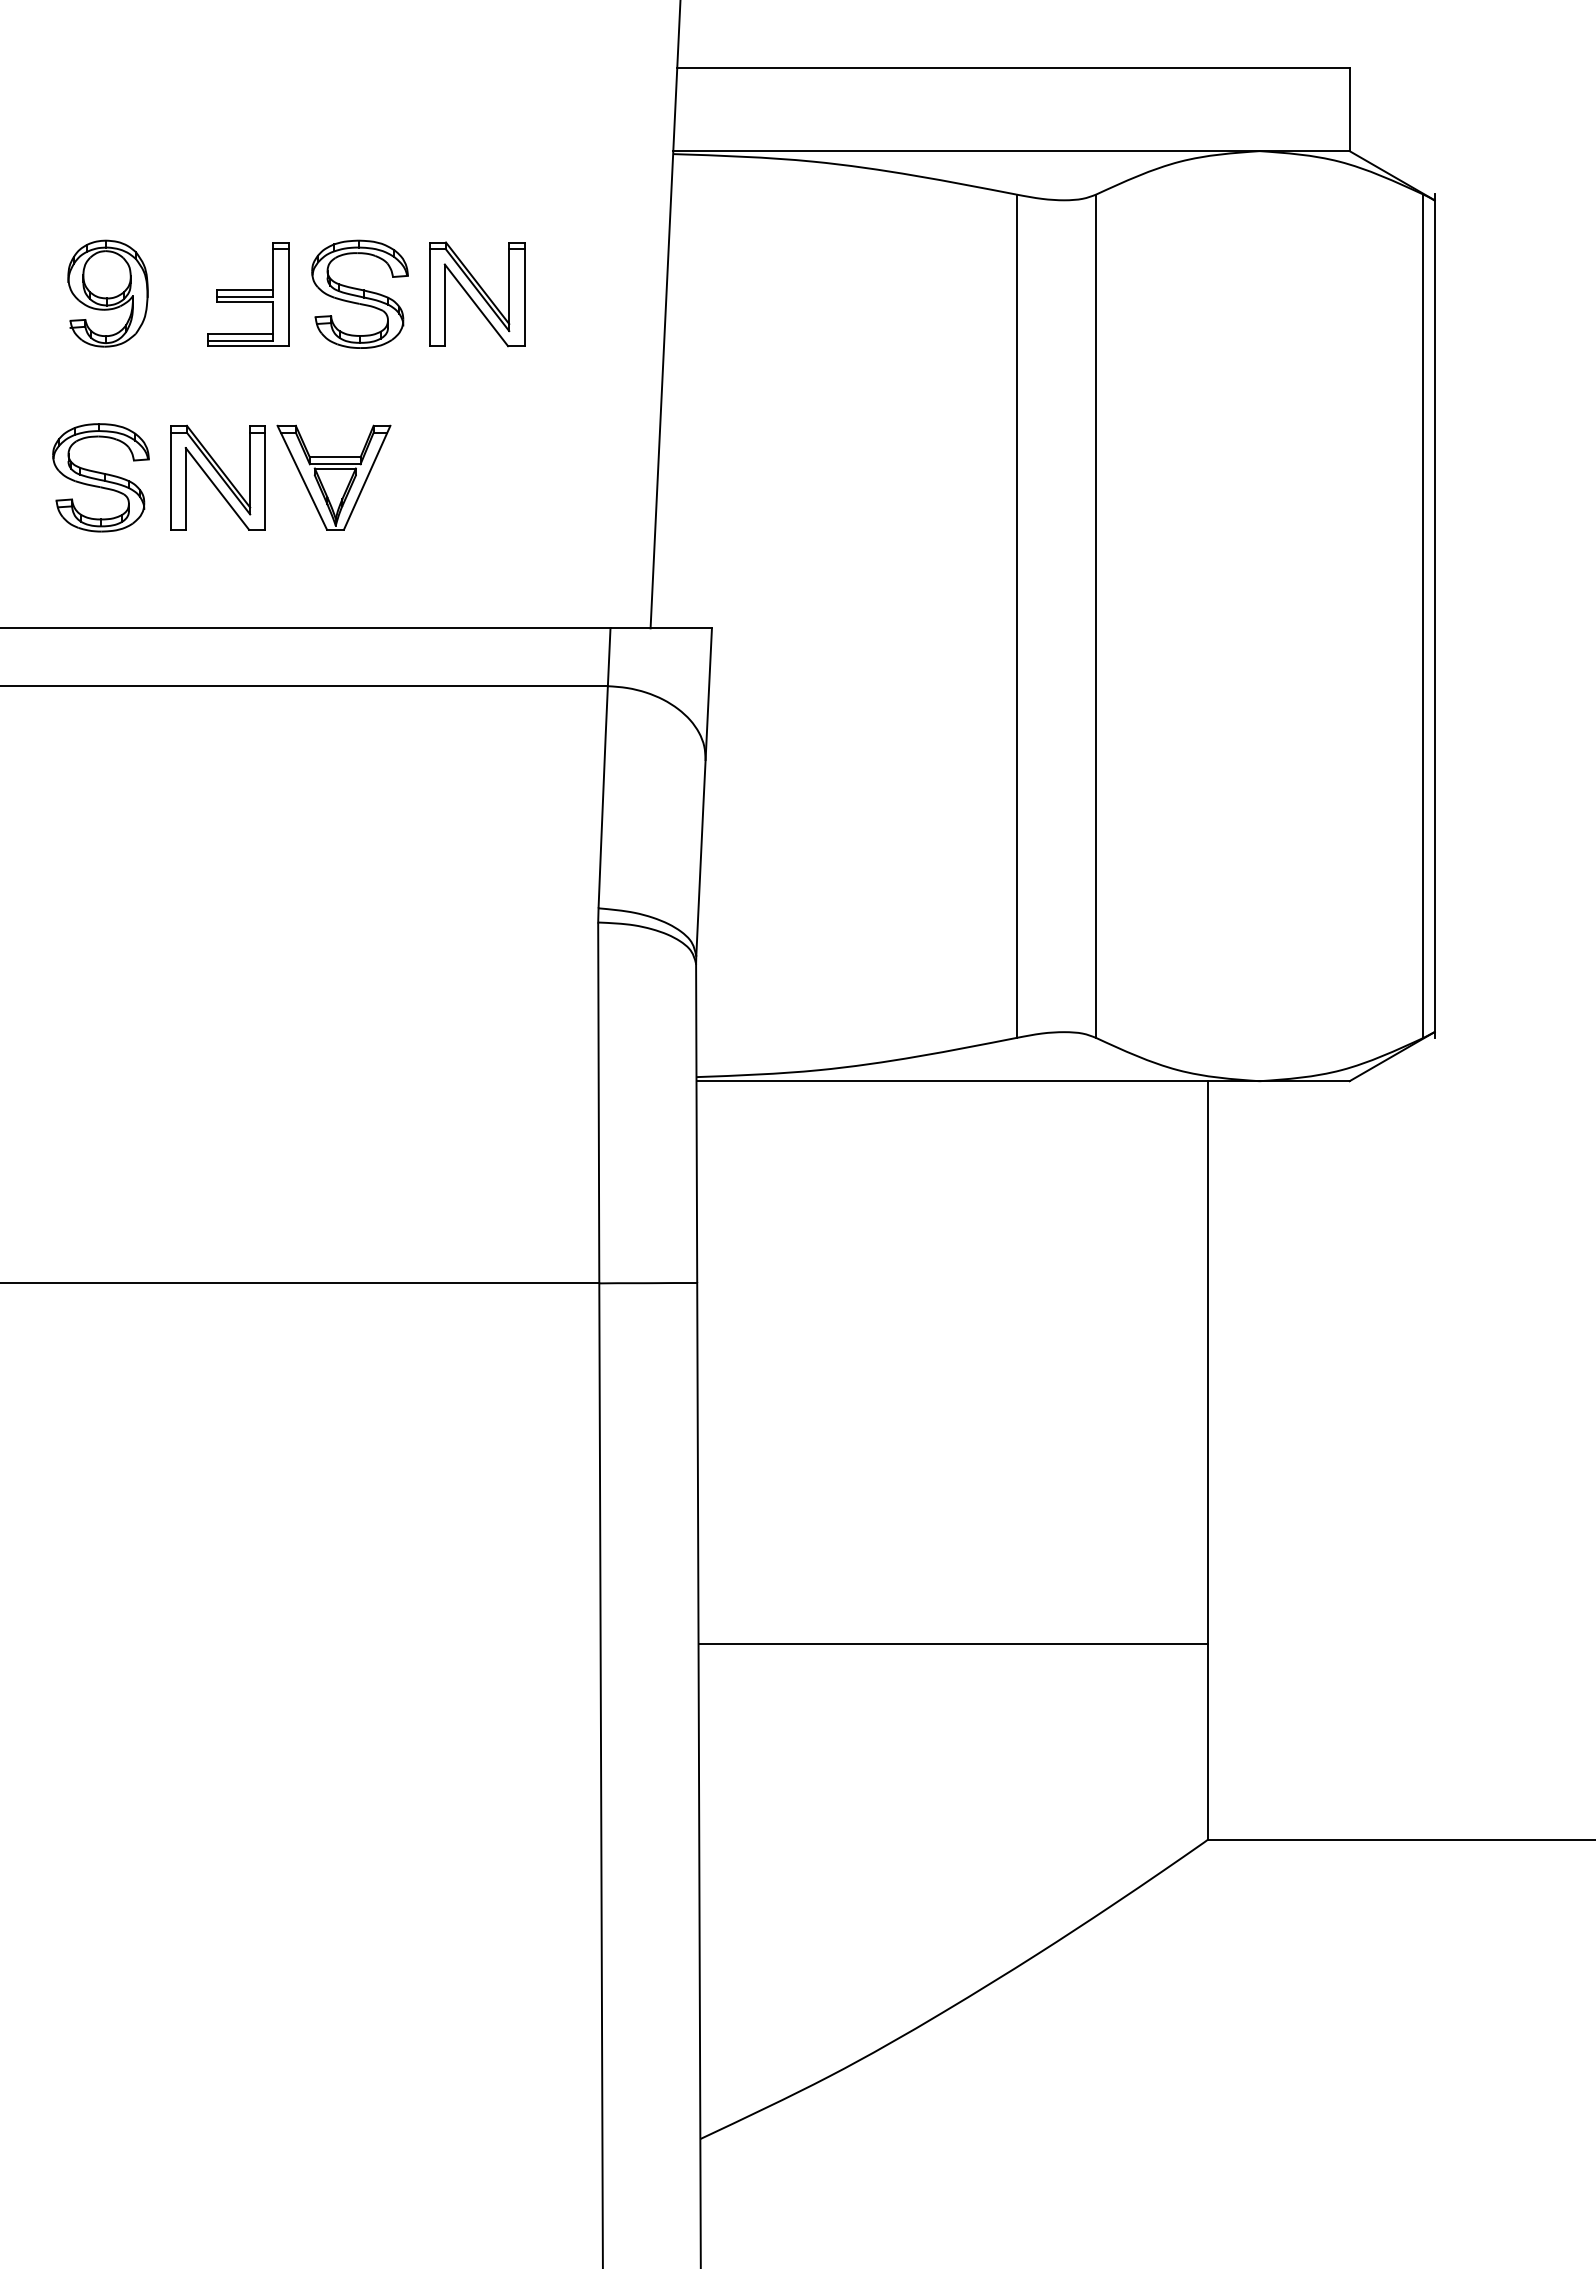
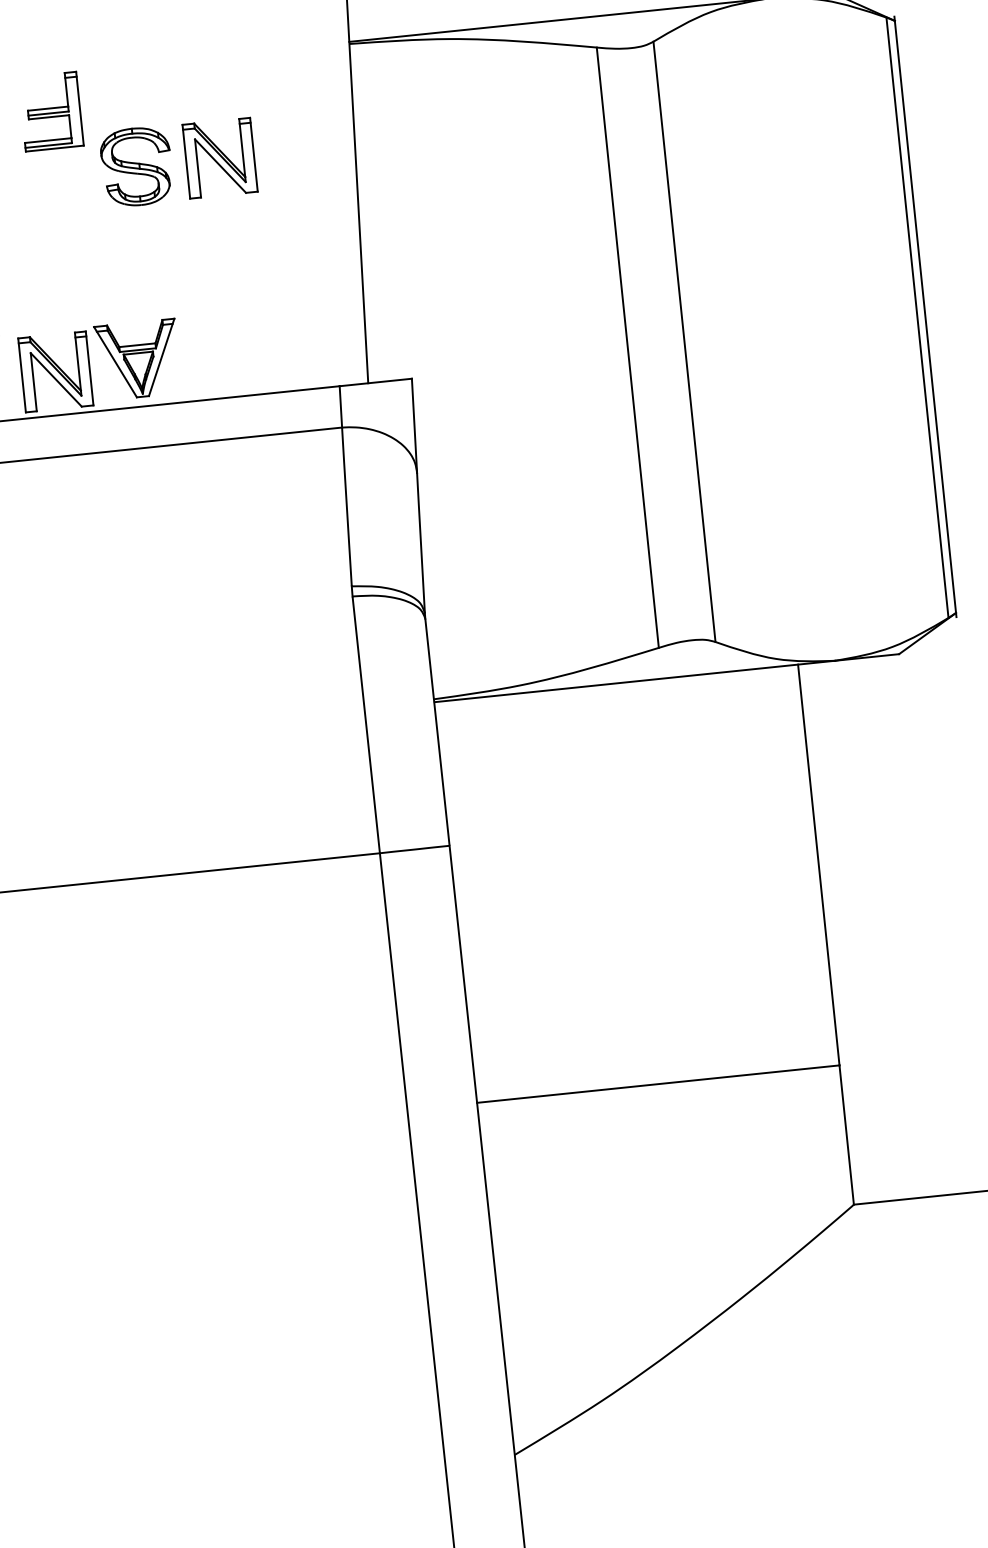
part: (248, 294) -> (50, 111), moved
part: (217, 477) -> (55, 371), moved
part: (333, 477) -> (137, 359), moved

